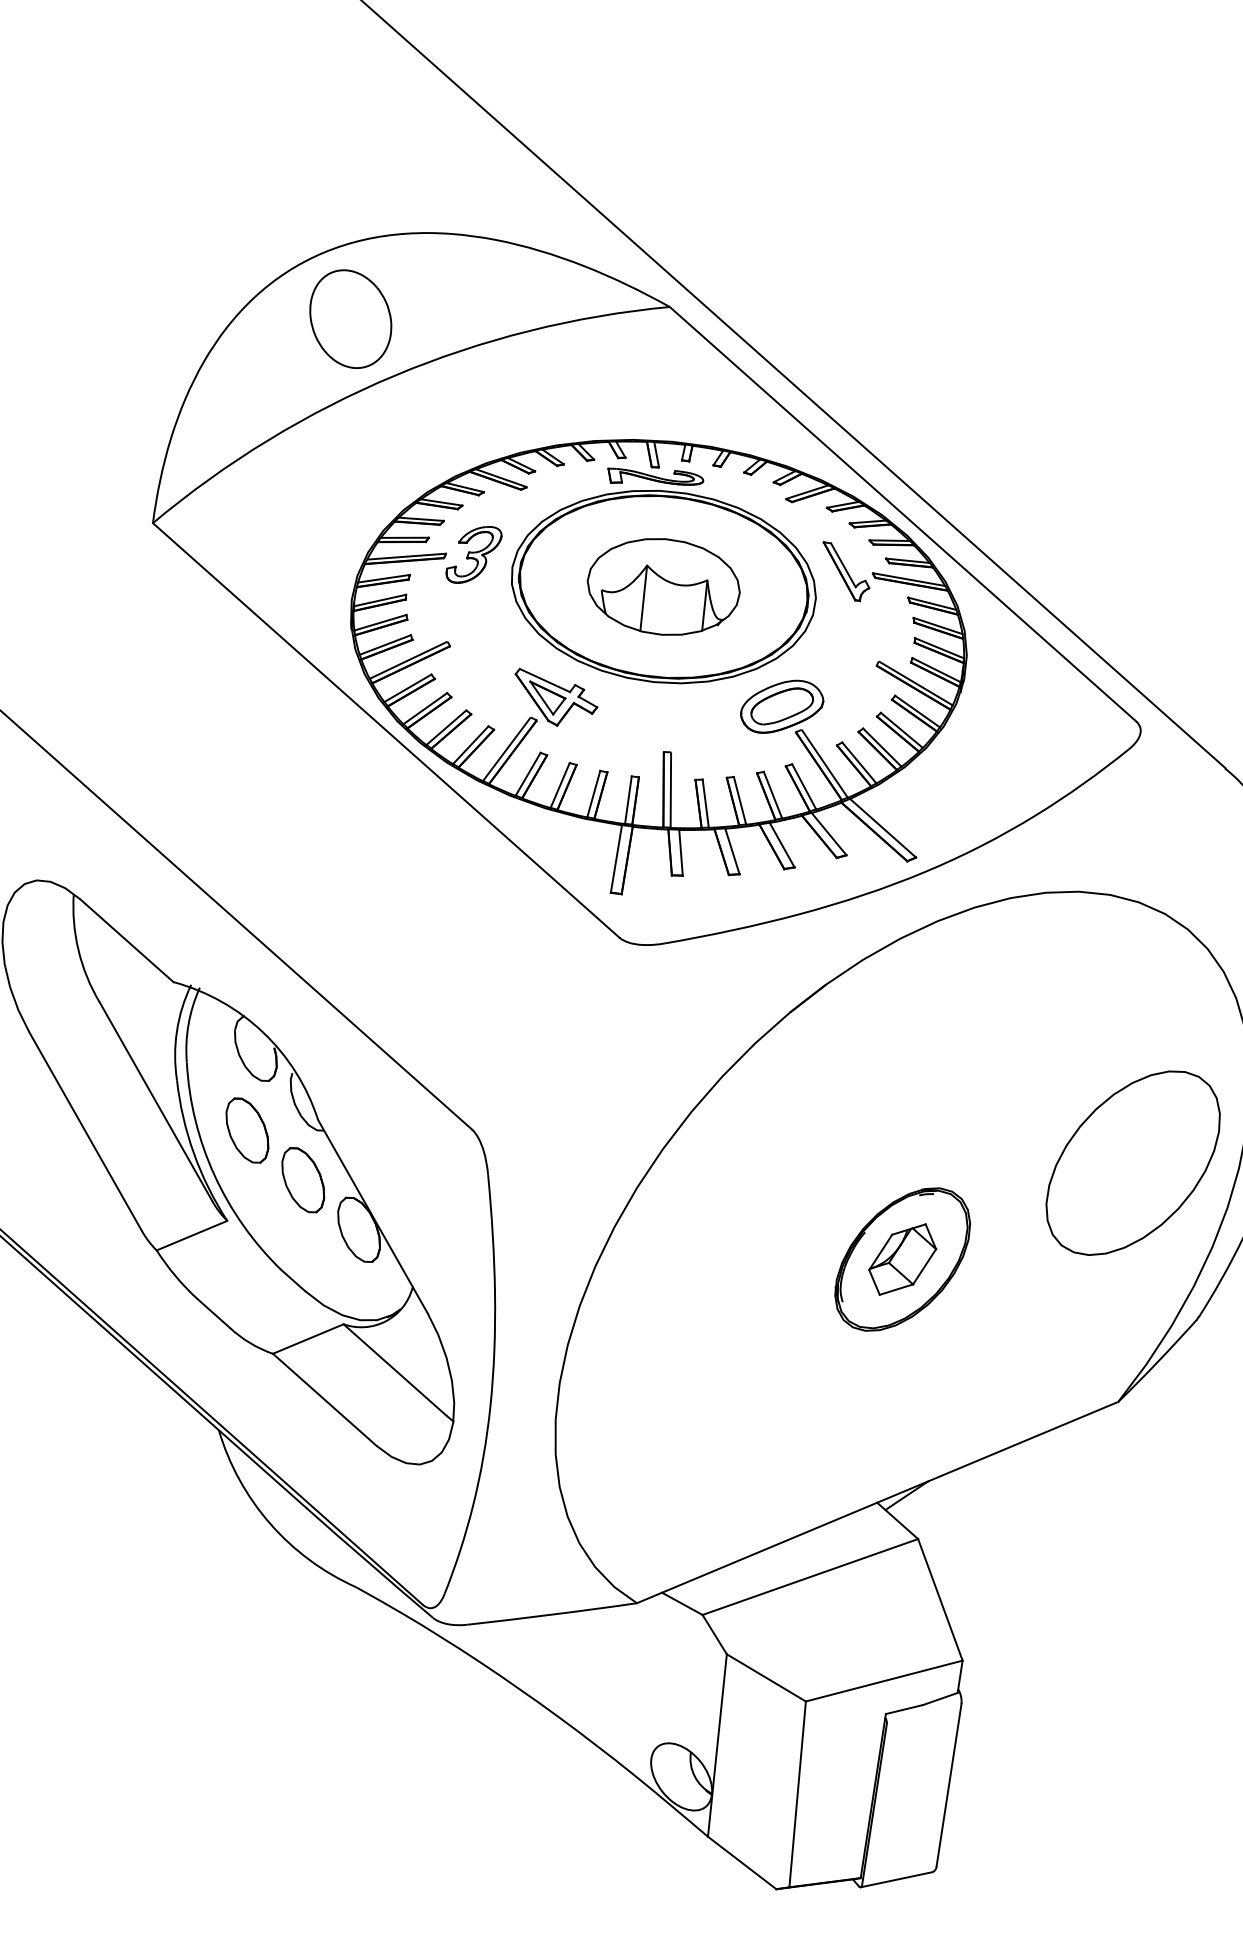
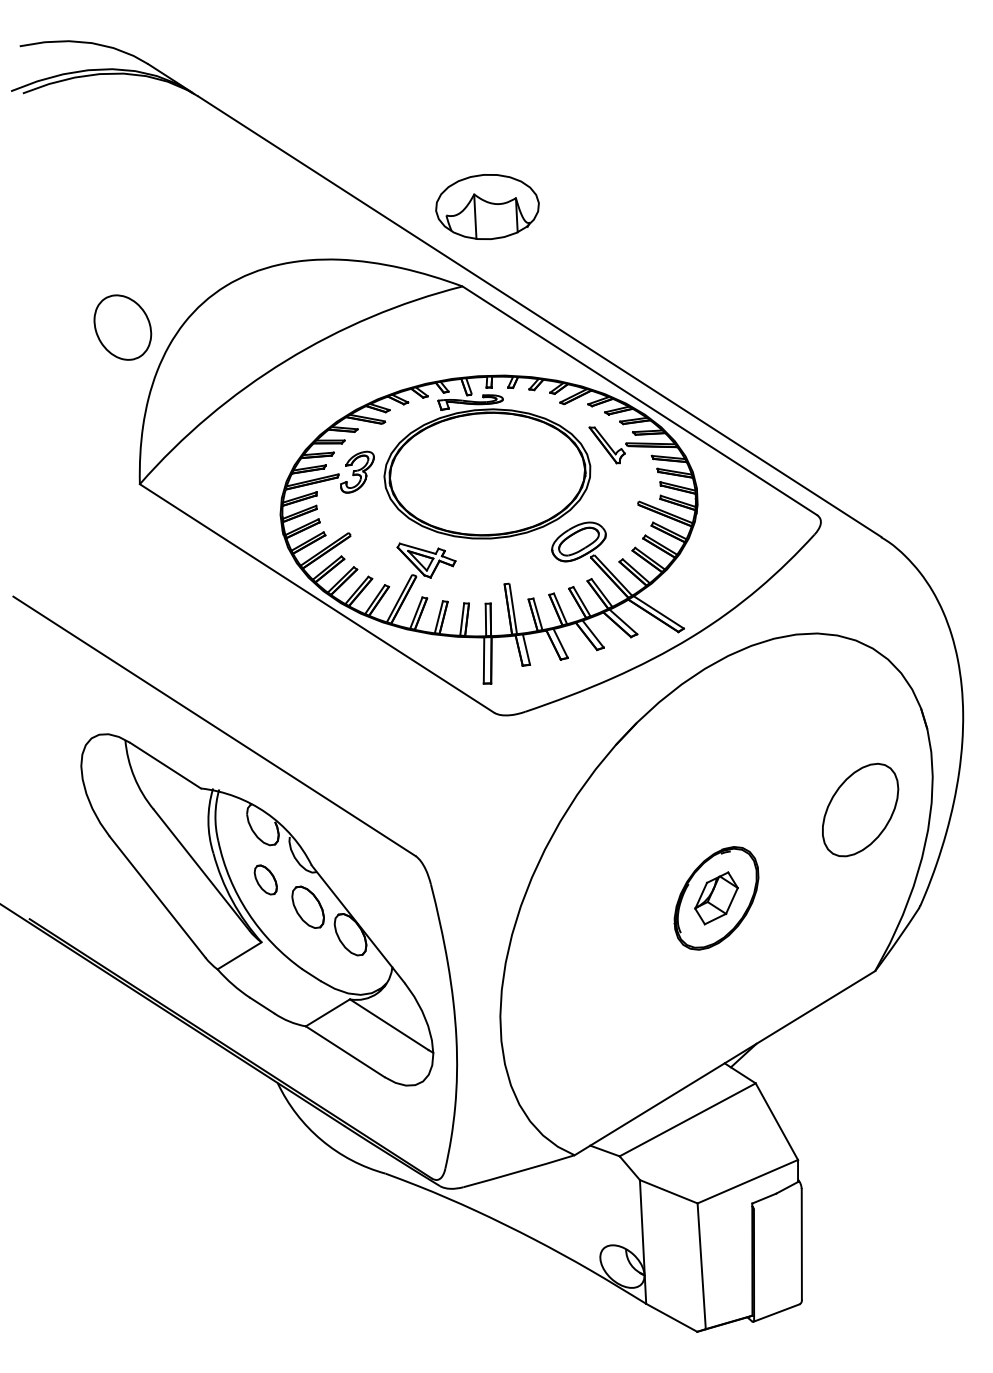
part: (350, 318) -> (122, 327), moved
part: (663, 586) -> (487, 206), moved
part: (247, 1129) -> (265, 879), size x0.7
part: (1133, 1162) -> (860, 809), size x0.7

